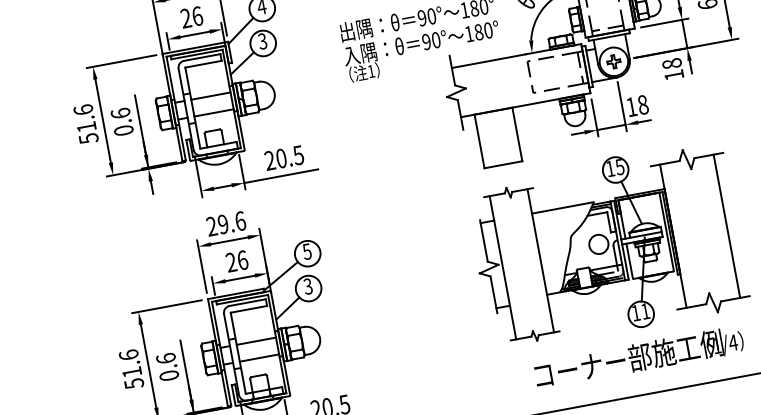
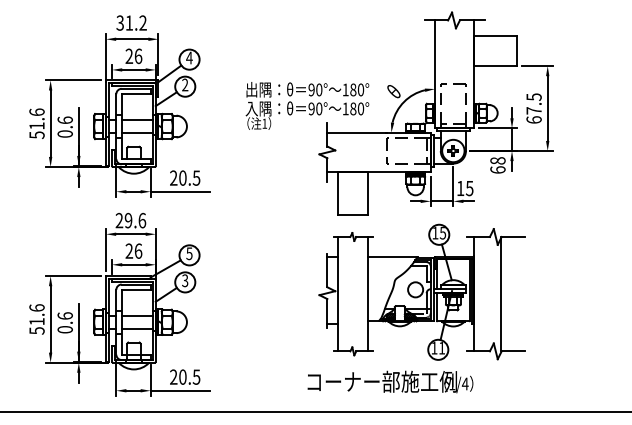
text: (263, 41) -> (185, 85), 3 -> 2
text: (673, 74) -> (497, 169), 18 -> 68
text: (642, 104) -> (469, 188), 18 -> 15
line: (727, 225) -> (501, 293), moved
text: (639, 357) -> (390, 381), moved

